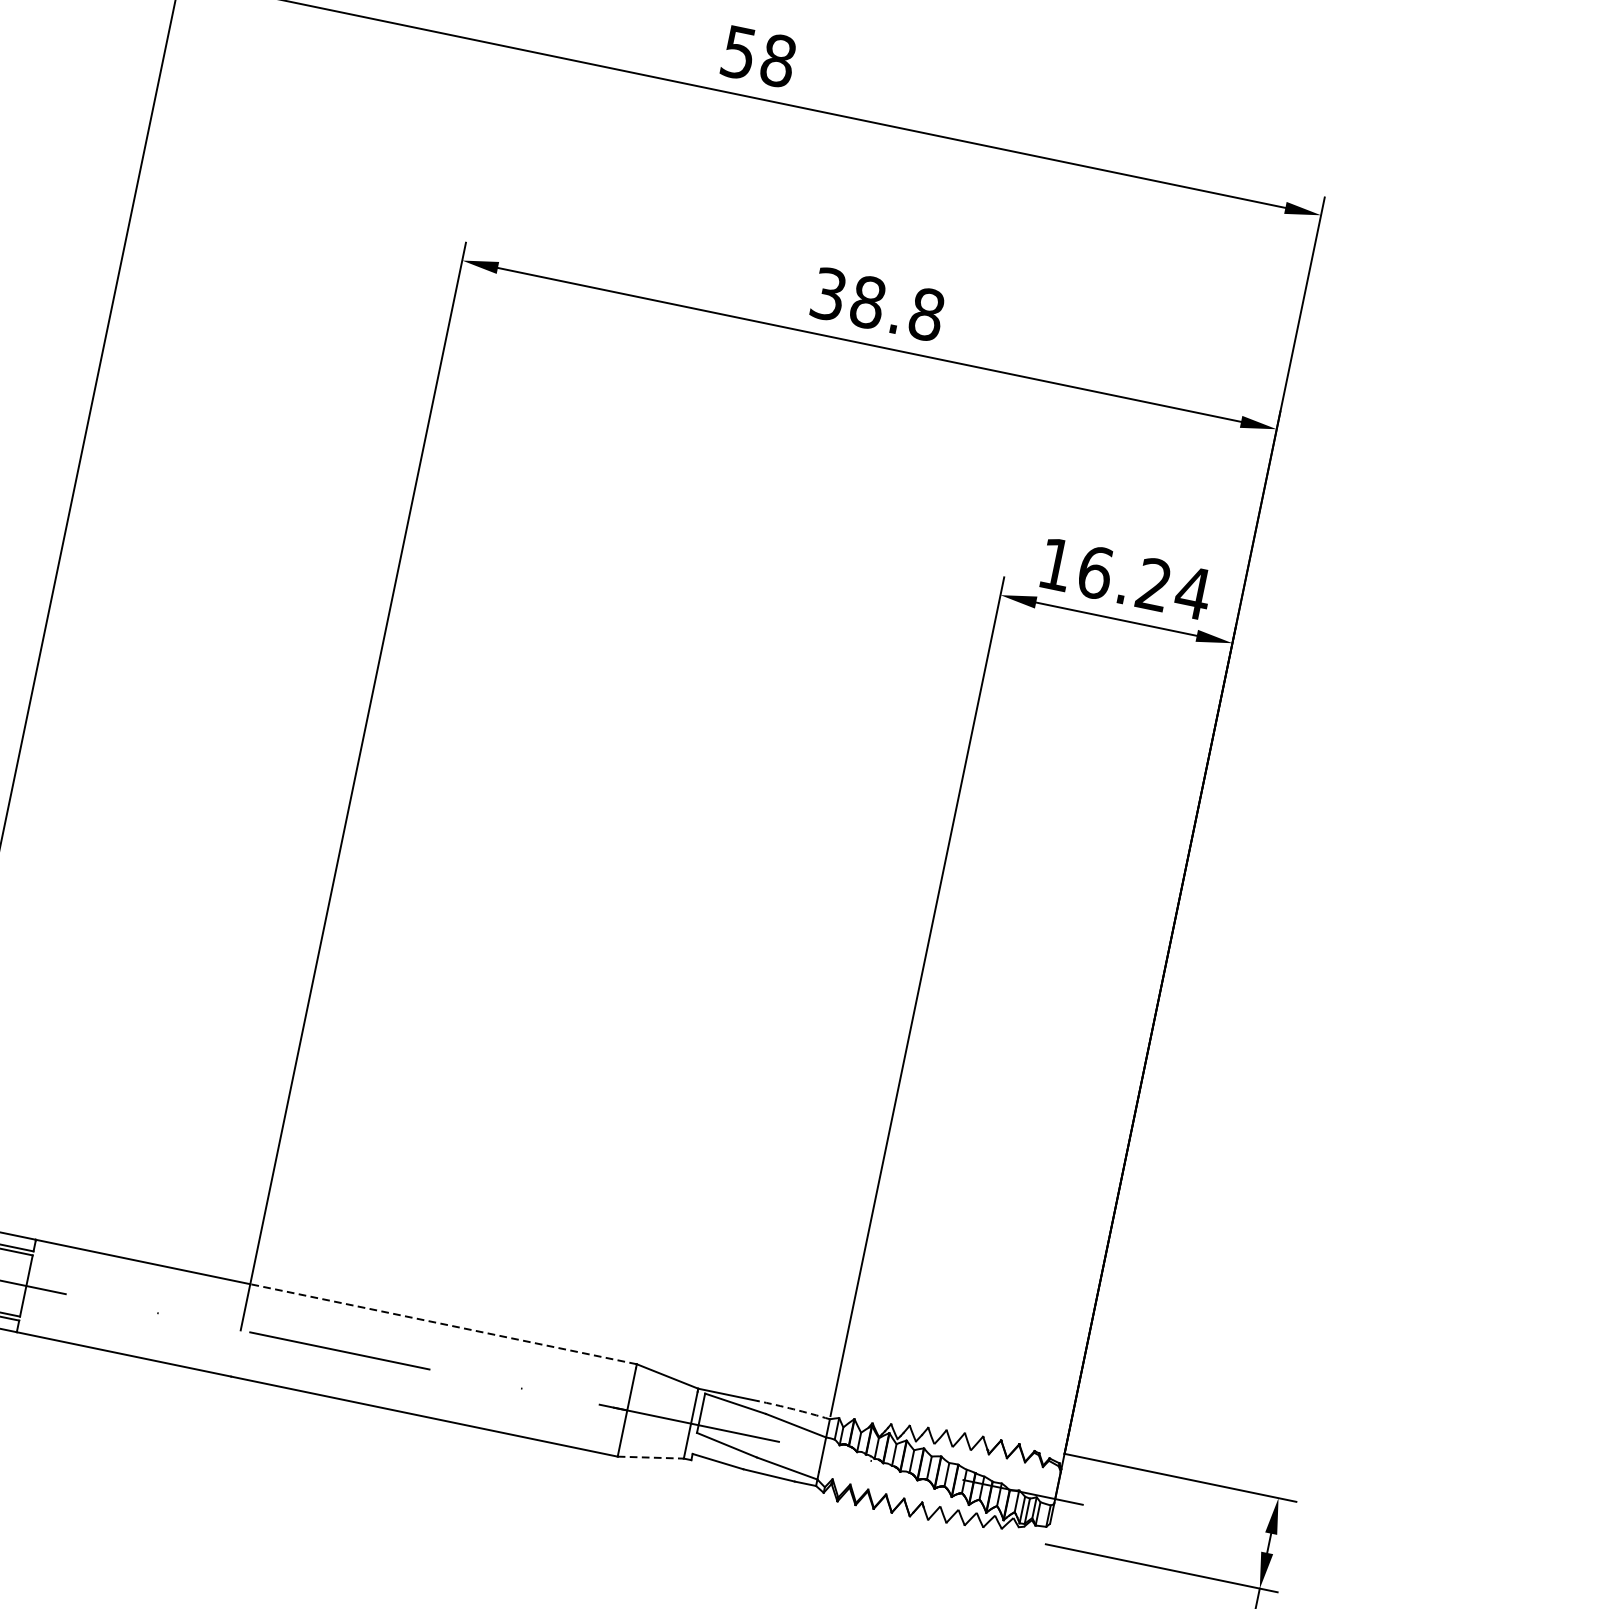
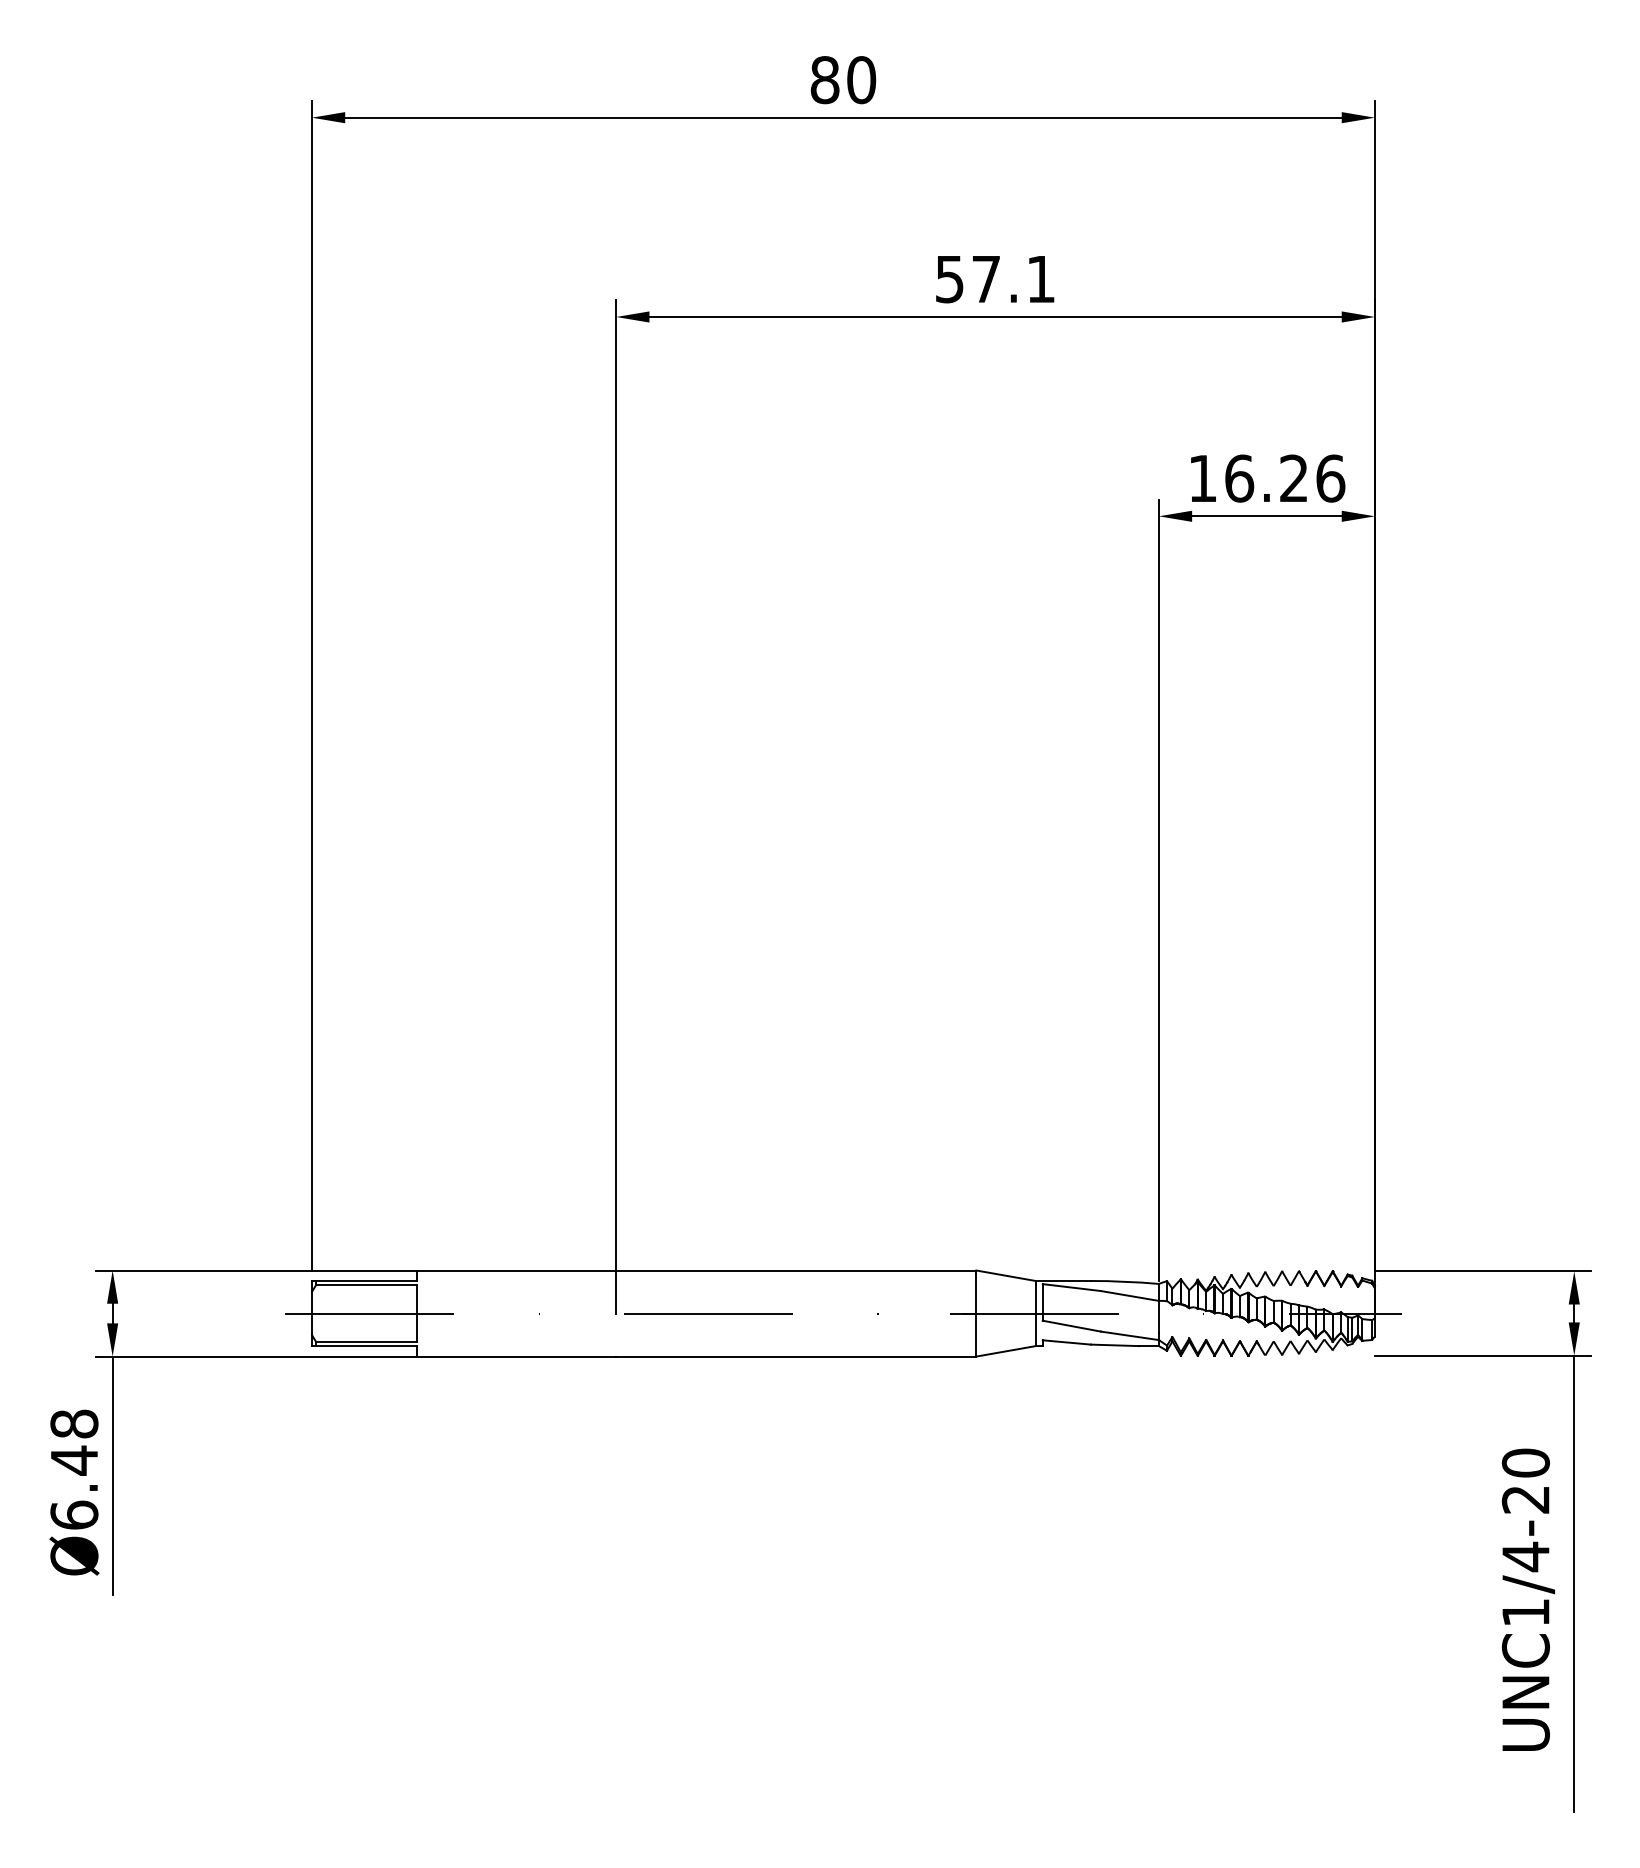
text: (758, 57) -> (843, 80), 58 -> 80
text: (877, 304) -> (995, 279), 38.8 -> 57.1
text: (1193, 592) -> (1330, 478), 16.24 -> 16.26
line: (442, 1324) -> (795, 1270), dashed -> solid
arc: (793, 1408) -> (1124, 1281), dashed -> solid
line: (651, 1457) -> (1006, 1351), dashed -> solid

